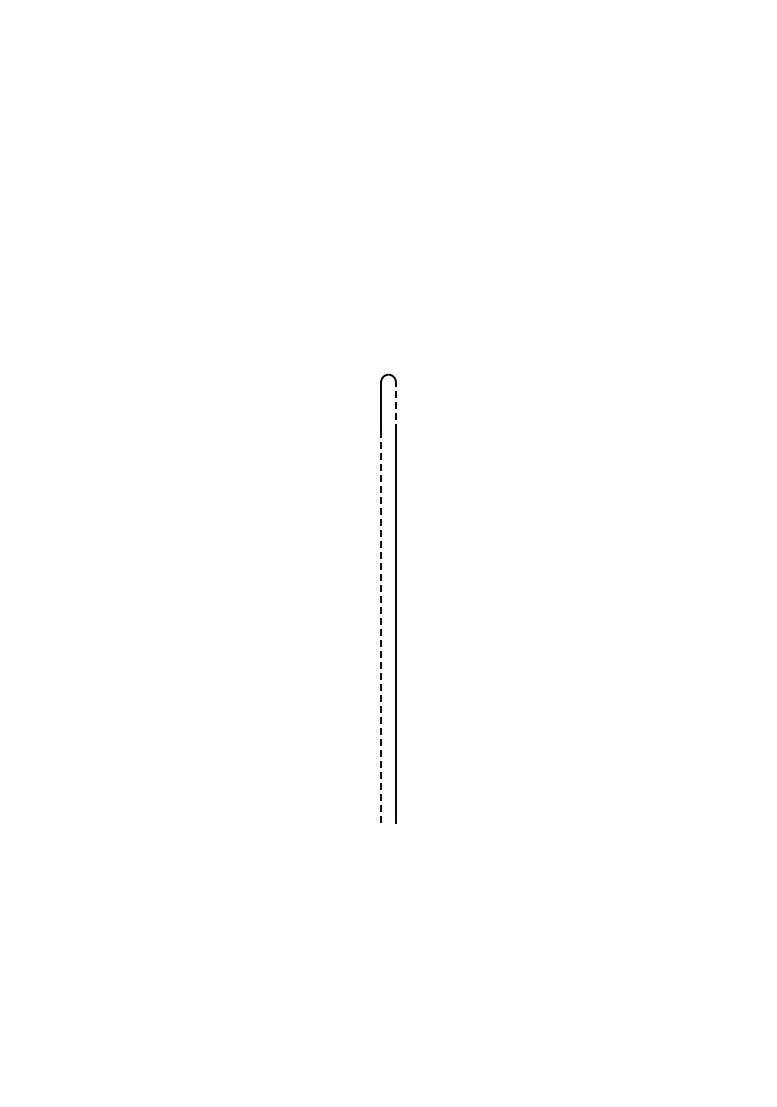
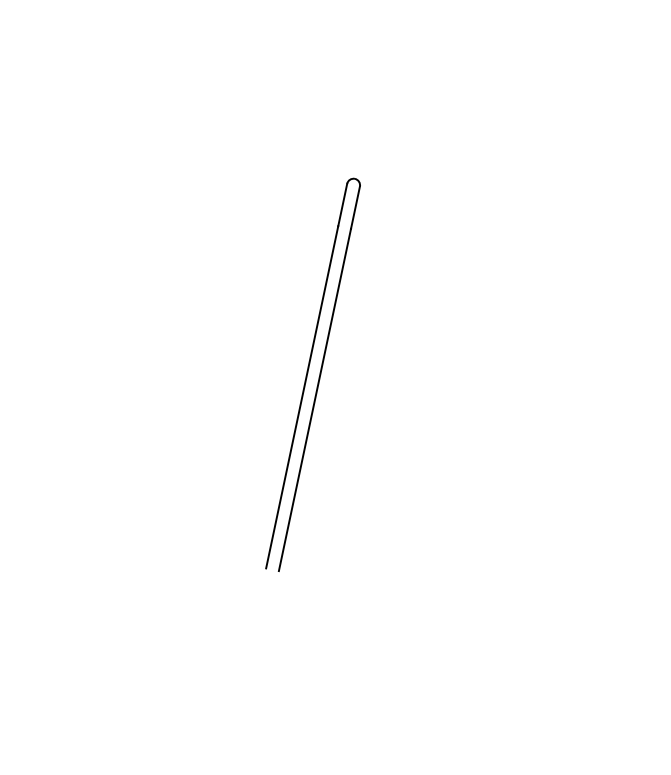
line: (395, 405) -> (355, 206), dashed -> solid
line: (381, 627) -> (302, 397), dashed -> solid

